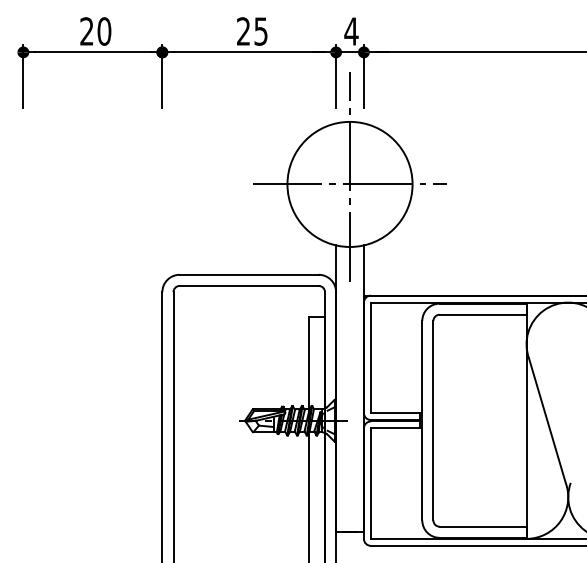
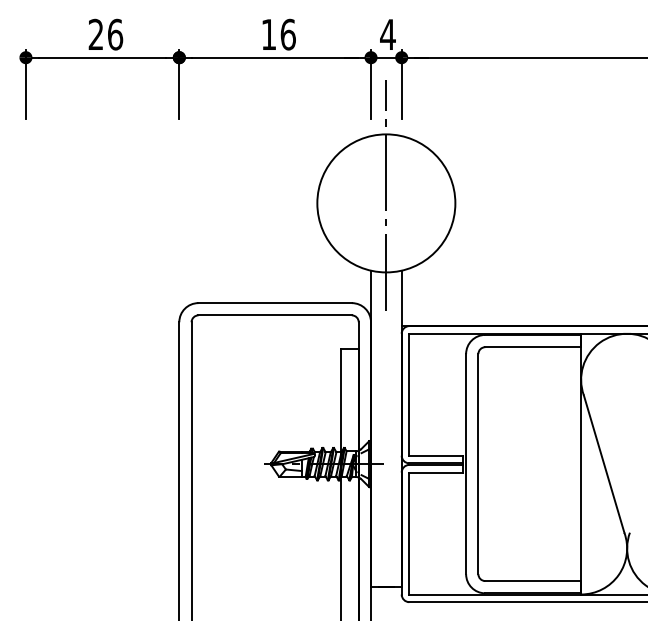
text: (104, 31) -> (115, 34), 20 -> 26
text: (252, 31) -> (278, 34), 25 -> 16
line: (350, 184) -> (386, 203), removed

